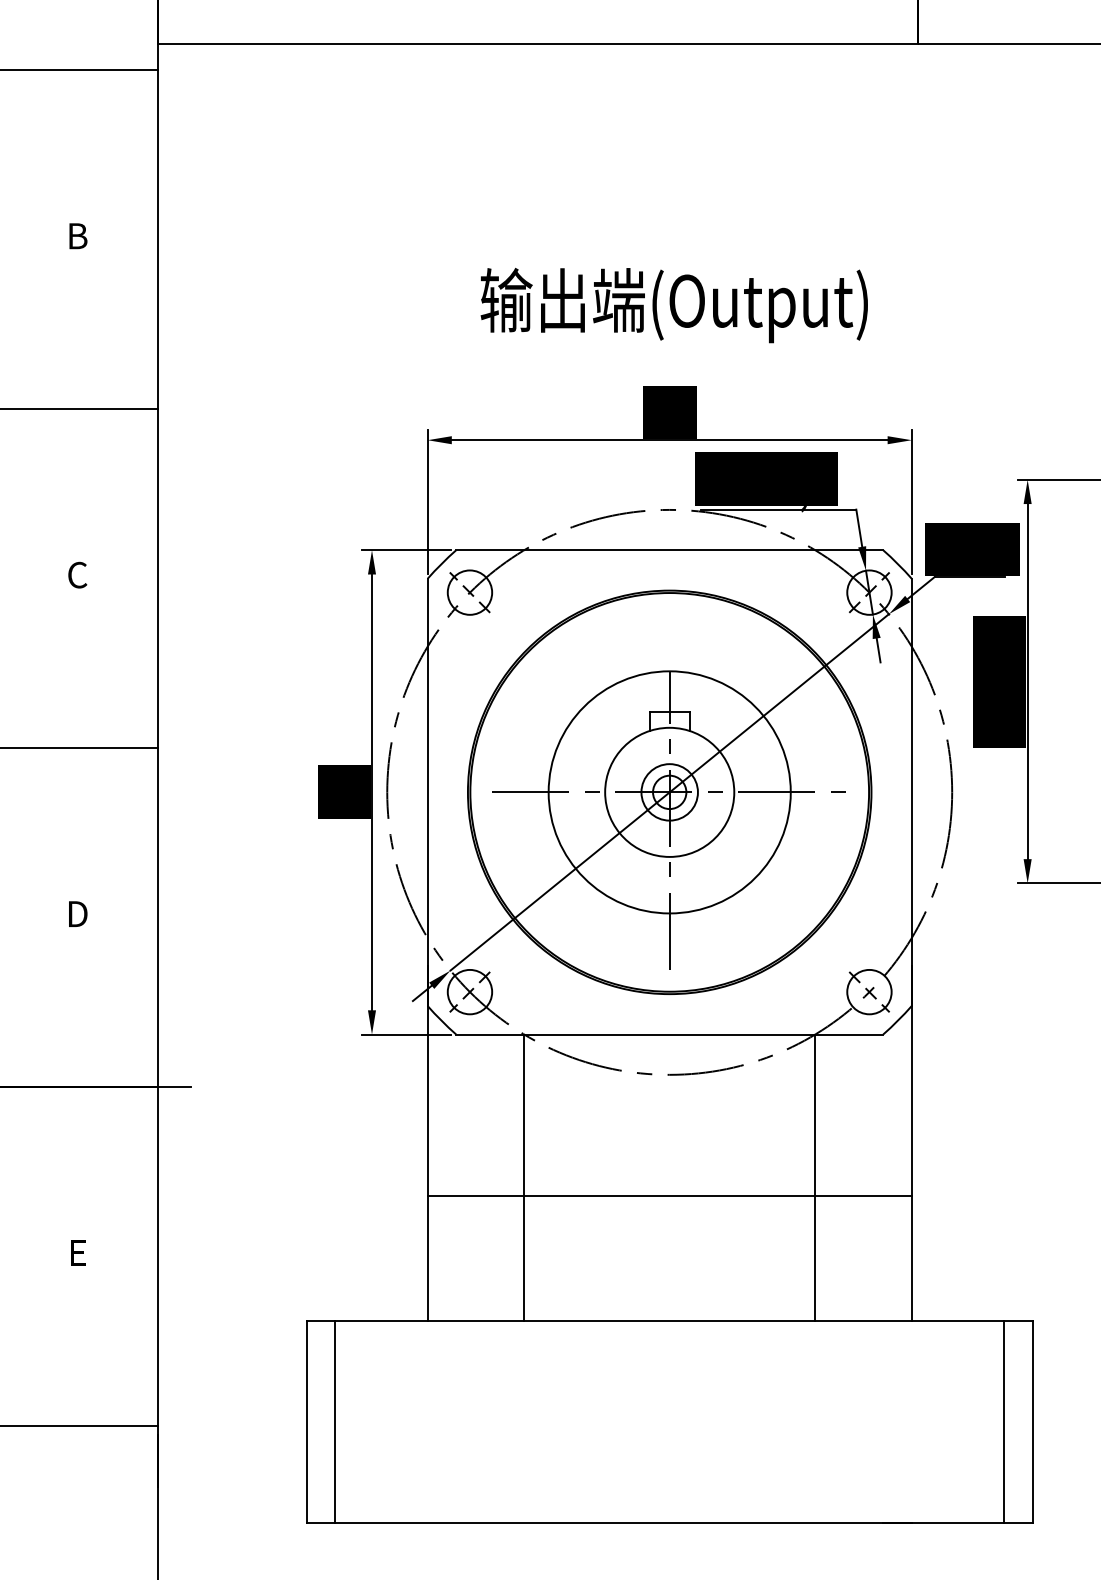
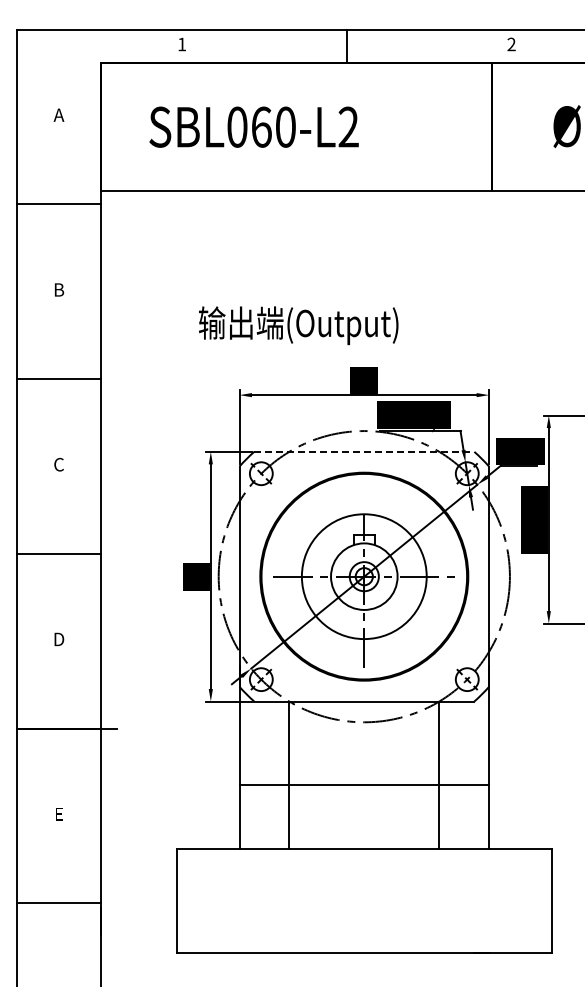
text: (673, 305) -> (298, 325), moved
line: (670, 549) -> (364, 451), solid -> dashed
line: (334, 1422) -> (191, 901), removed
line: (1003, 1422) -> (536, 901), removed

